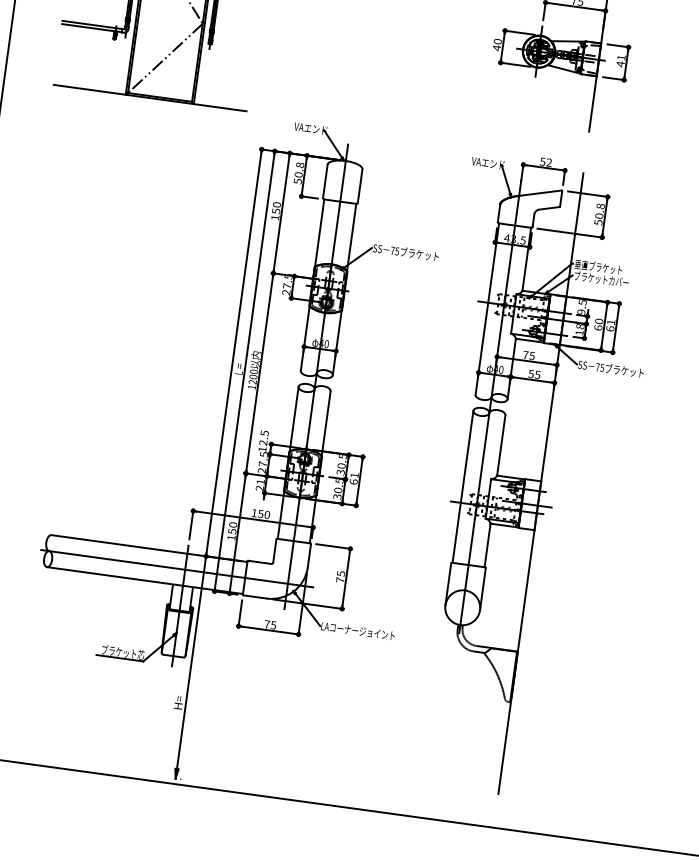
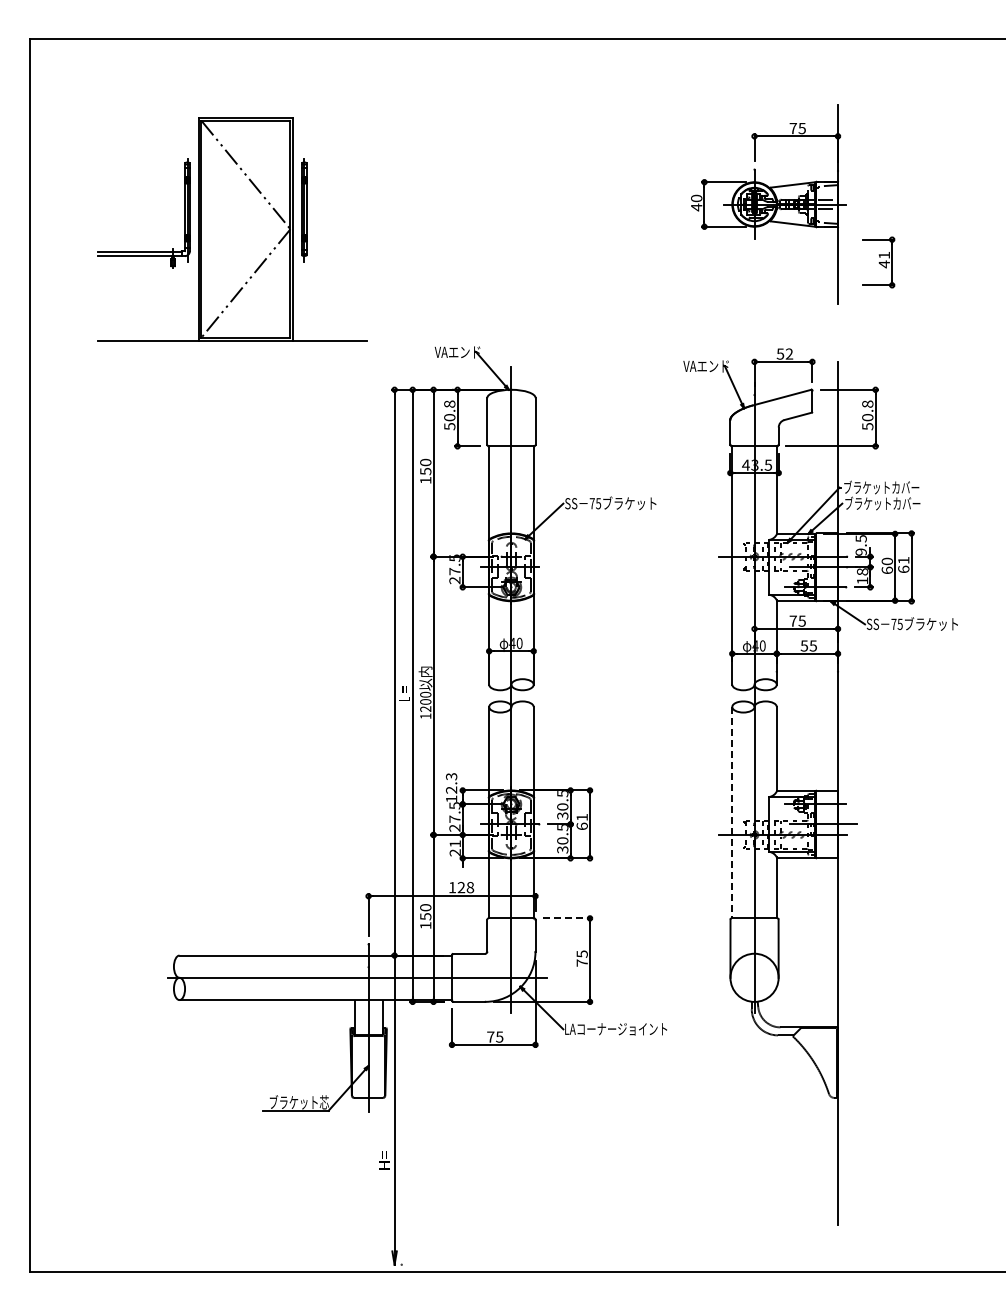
part: (616, 62) -> (878, 262), moved
text: (602, 267) -> (881, 487), 垂直ブラケット -> ブラケットカバー
text: (264, 433) -> (451, 776), 12.5 -> 12.3
line: (463, 486) -> (732, 812), solid -> dashed
text: (263, 514) -> (465, 887), 150 -> 128
line: (334, 546) -> (567, 918), solid -> dashed

